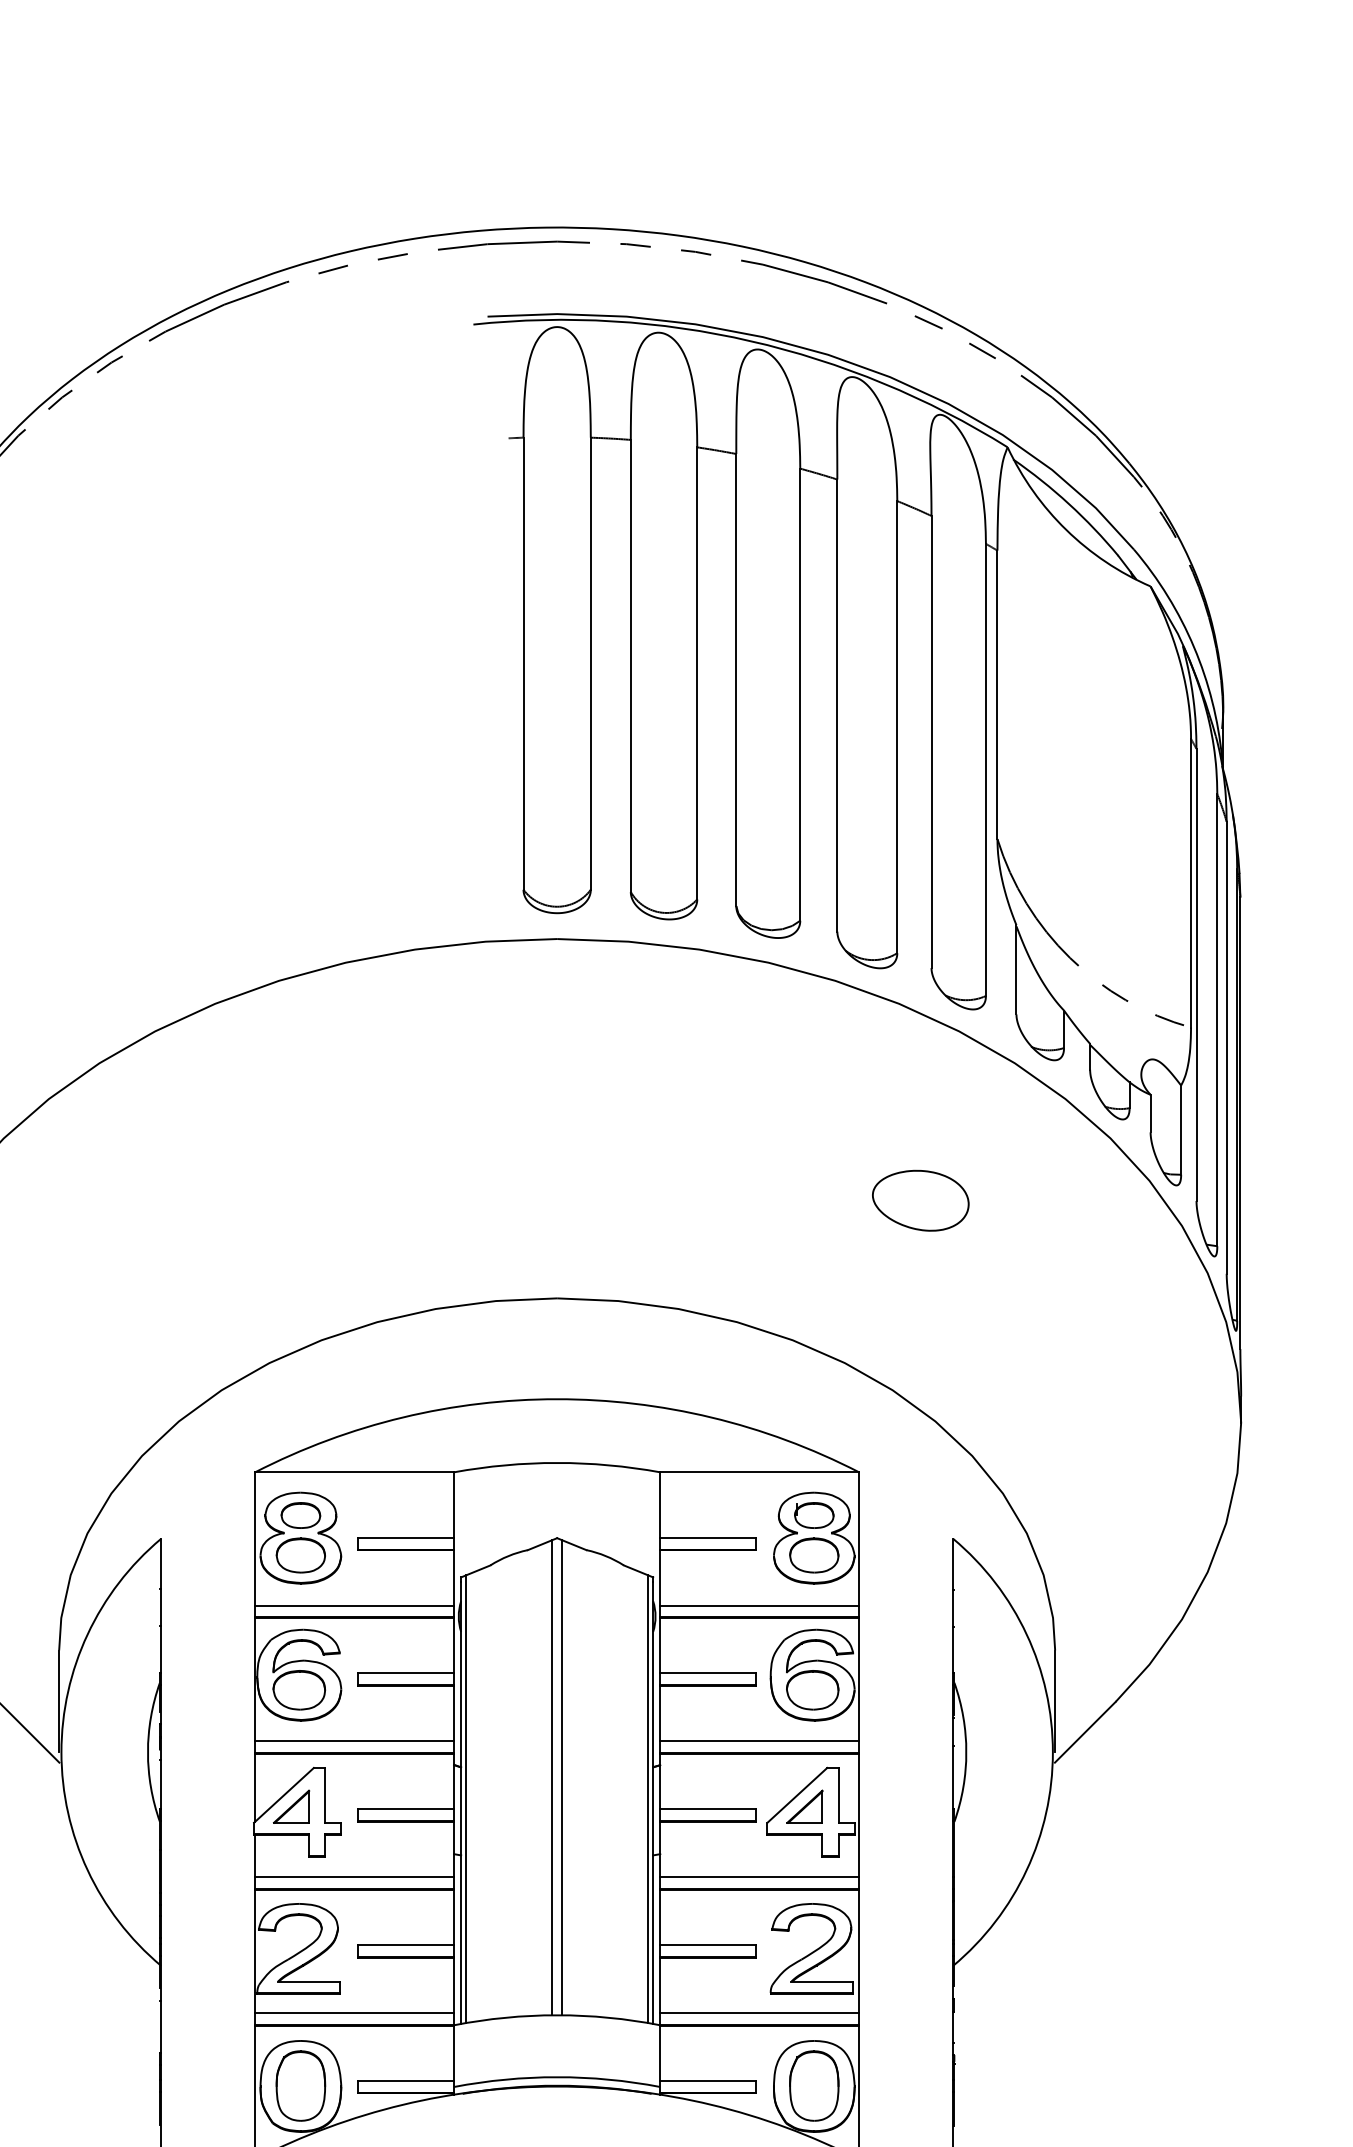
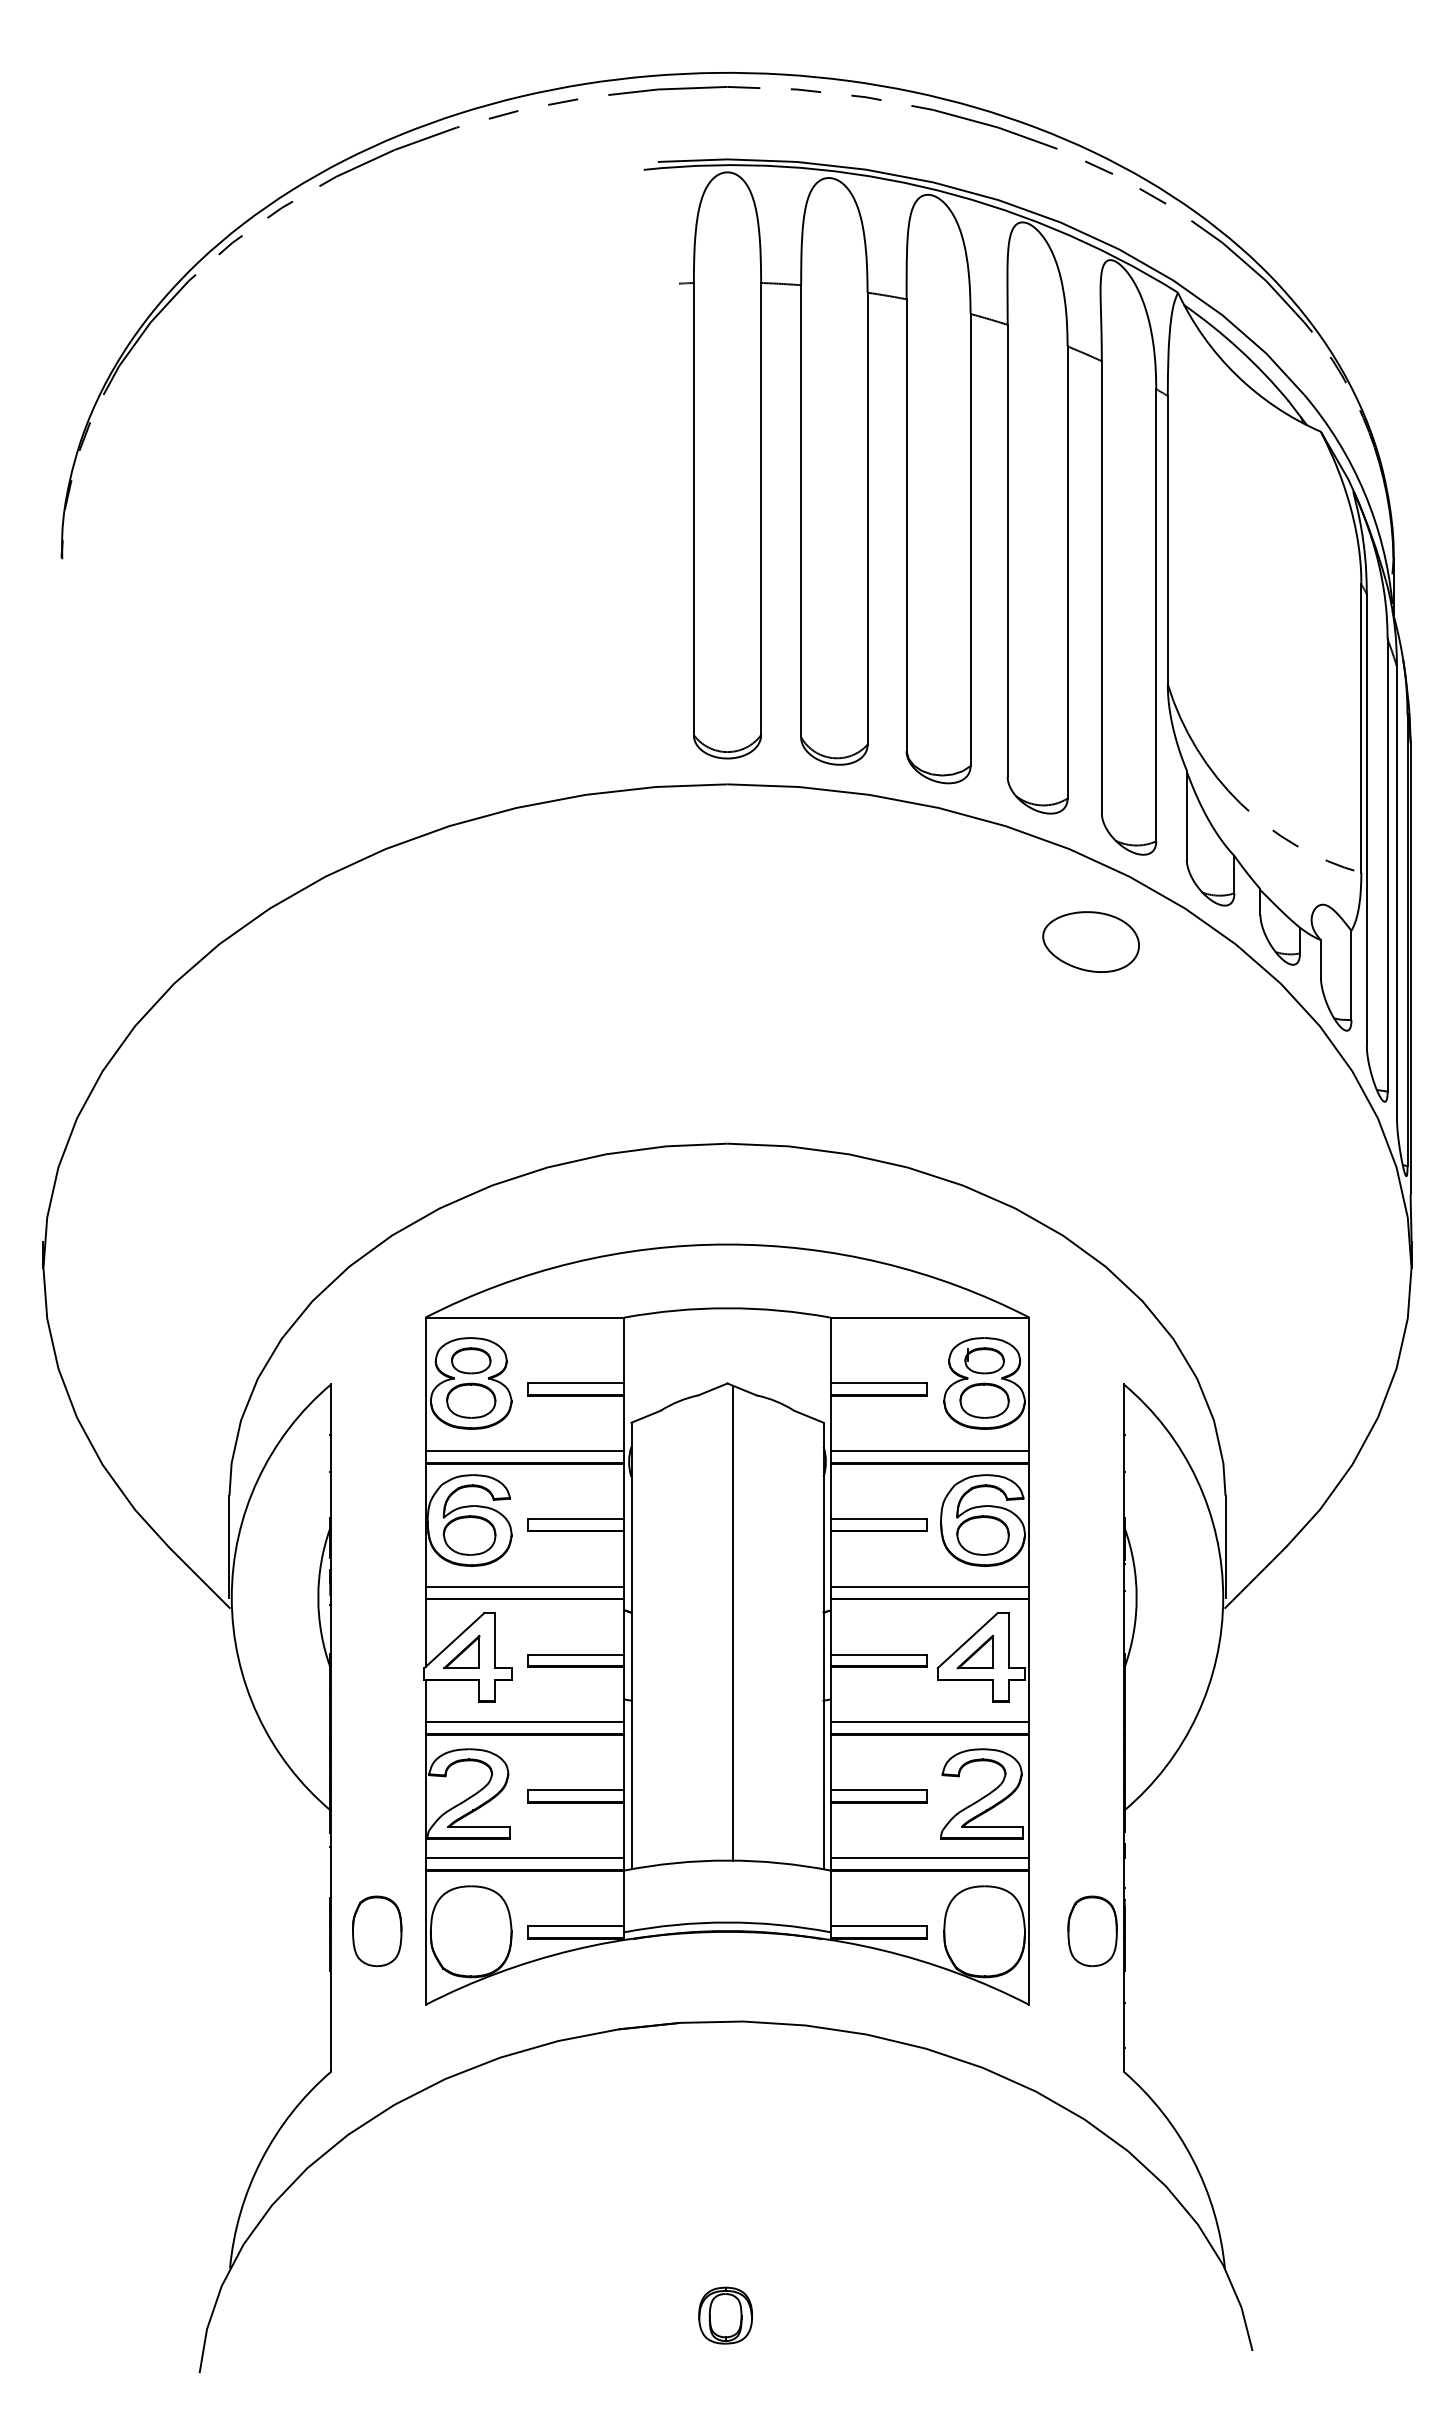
part: (920, 1200) -> (1090, 941), moved
line: (552, 1777) -> (722, 1622), removed
line: (466, 1799) -> (636, 1644), removed
line: (648, 1799) -> (818, 1644), removed
part: (301, 2086) -> (377, 1931), moved
part: (814, 2086) -> (1092, 1931), moved

